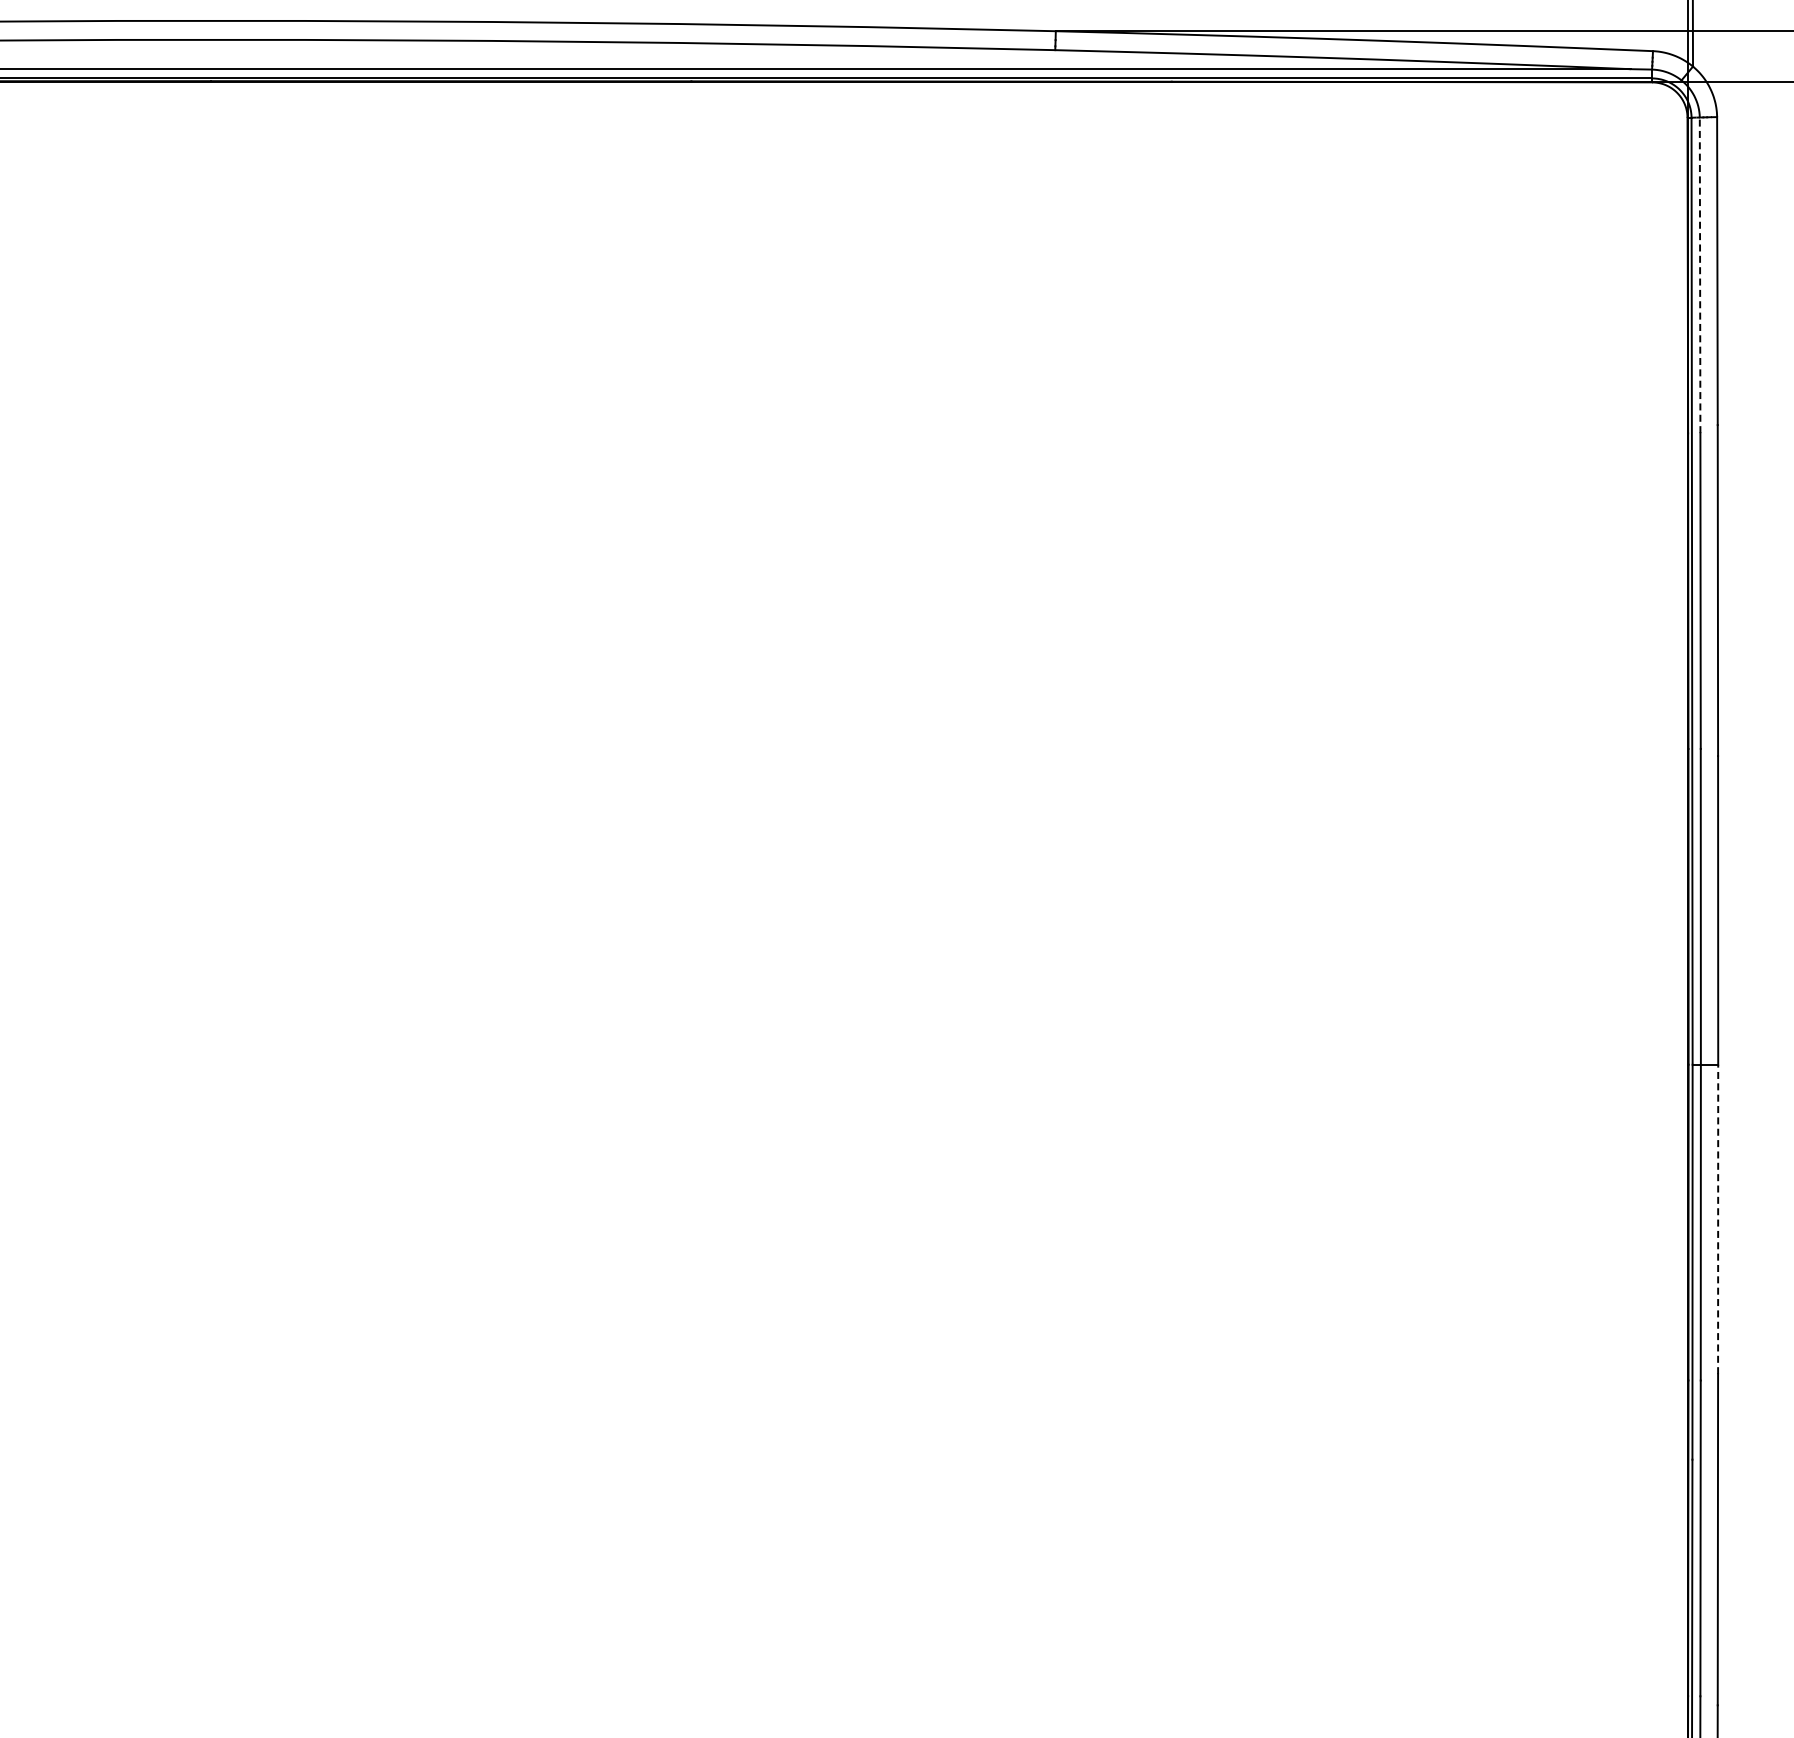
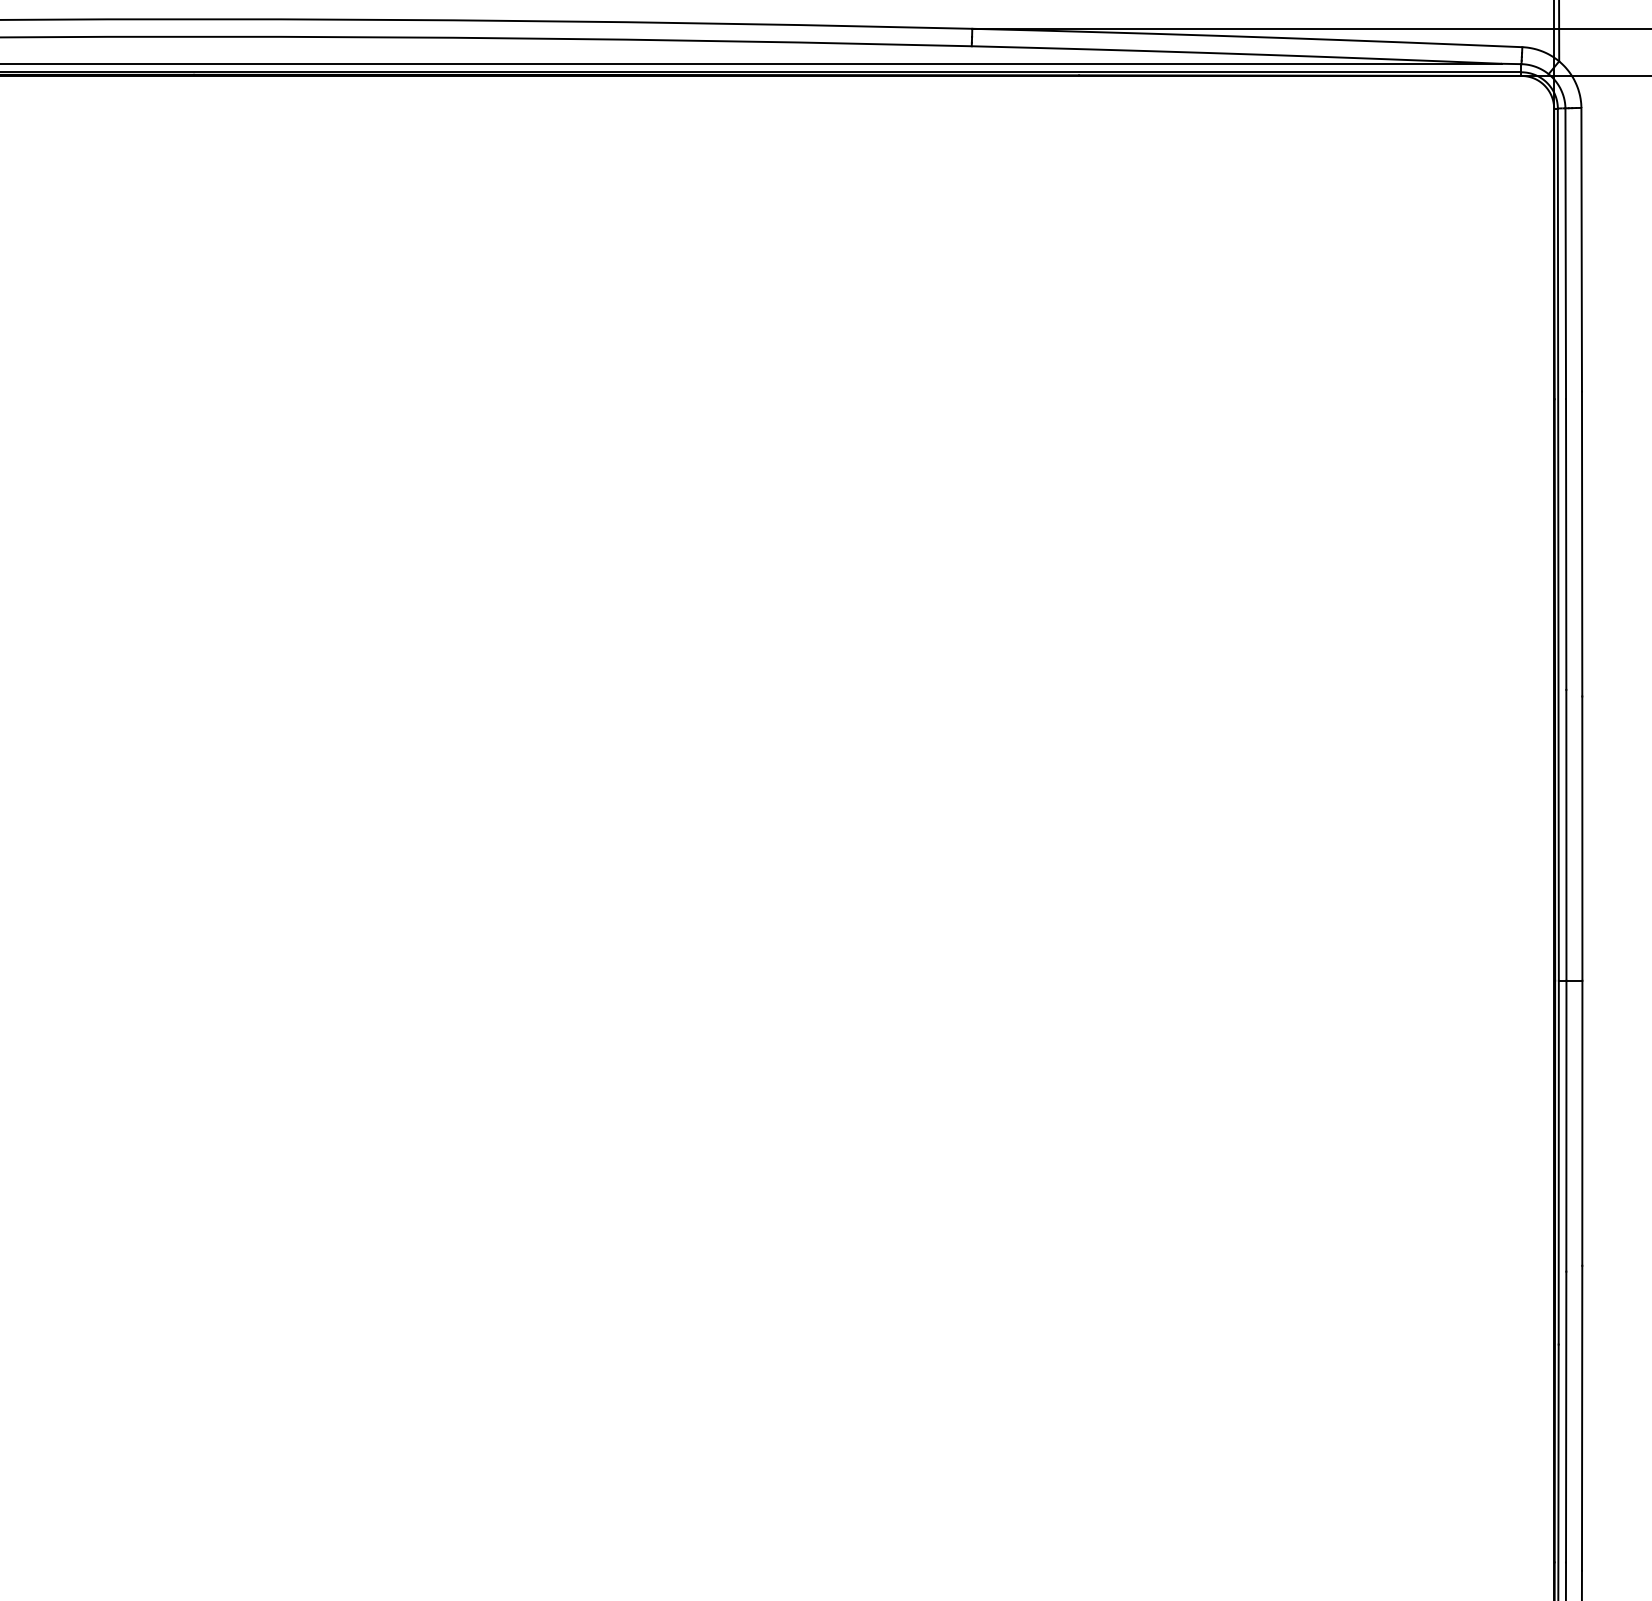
line: (1700, 275) -> (1566, 253), dashed -> solid
line: (1718, 1219) -> (1582, 1123), dashed -> solid

